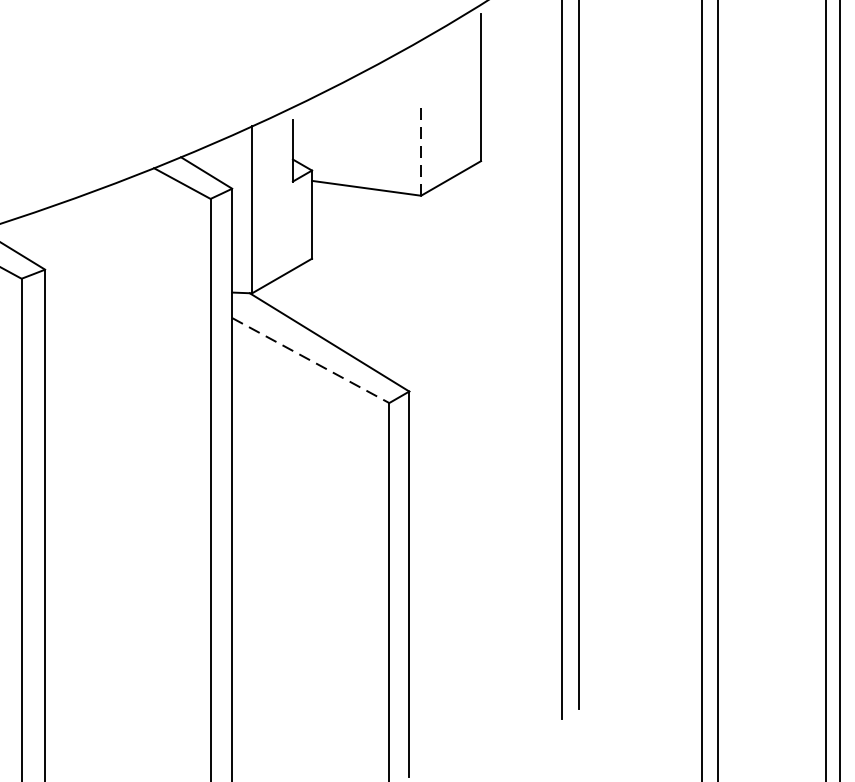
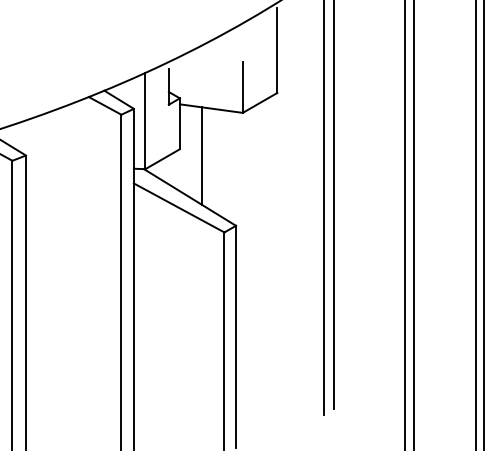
line: (420, 151) -> (242, 87), dashed -> solid
line: (351, 269) -> (202, 155), added
line: (311, 361) -> (179, 208), dashed -> solid

